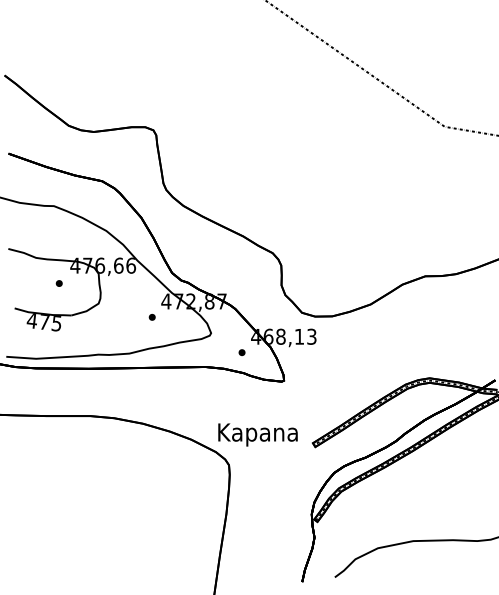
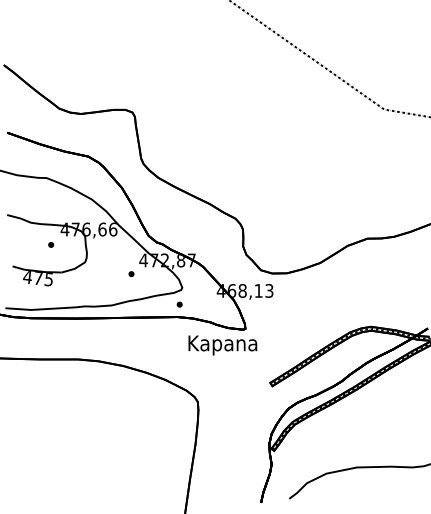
part: (241, 352) -> (179, 304), moved
text: (257, 434) -> (222, 345), moved

